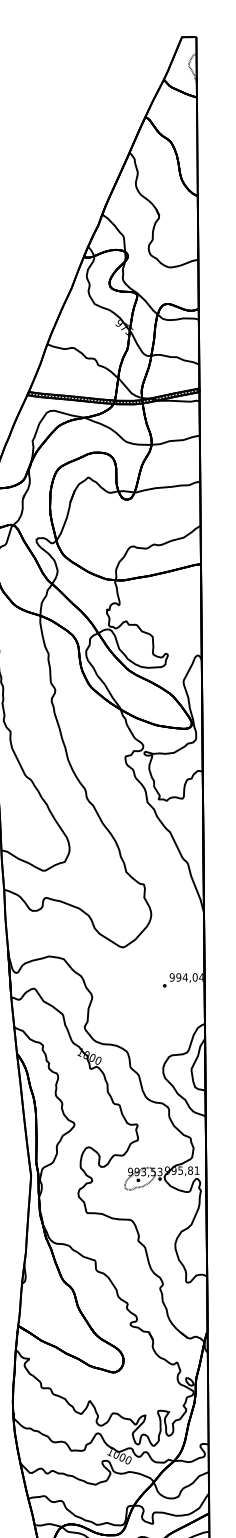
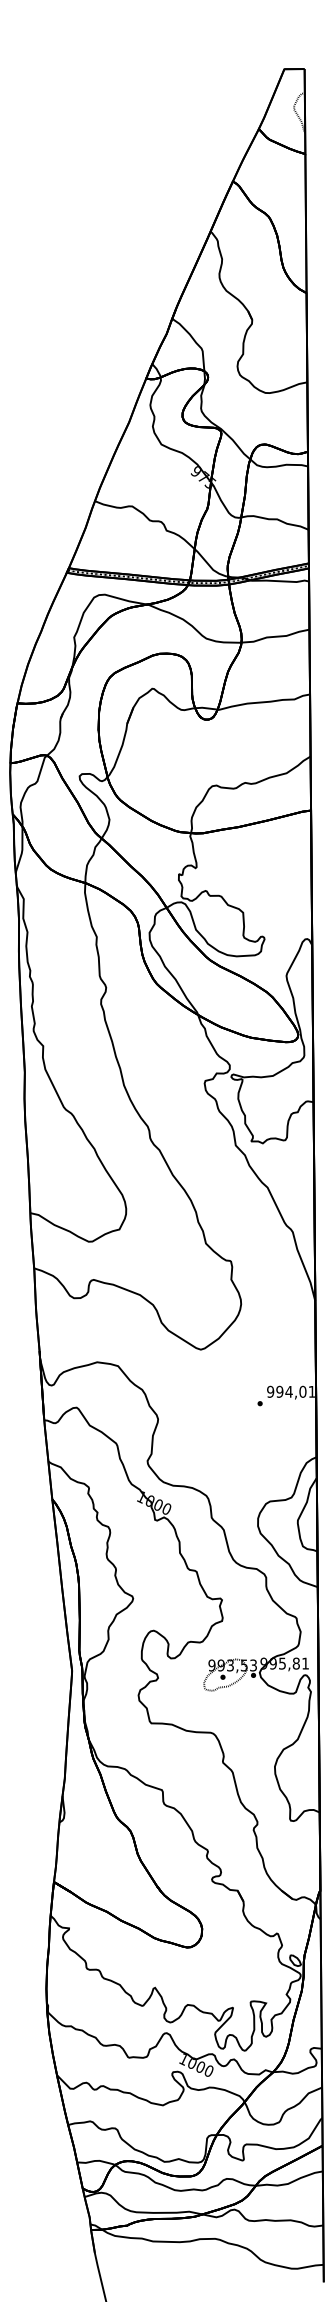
text: (201, 977) -> (311, 1391), 994,04 -> 994,01

